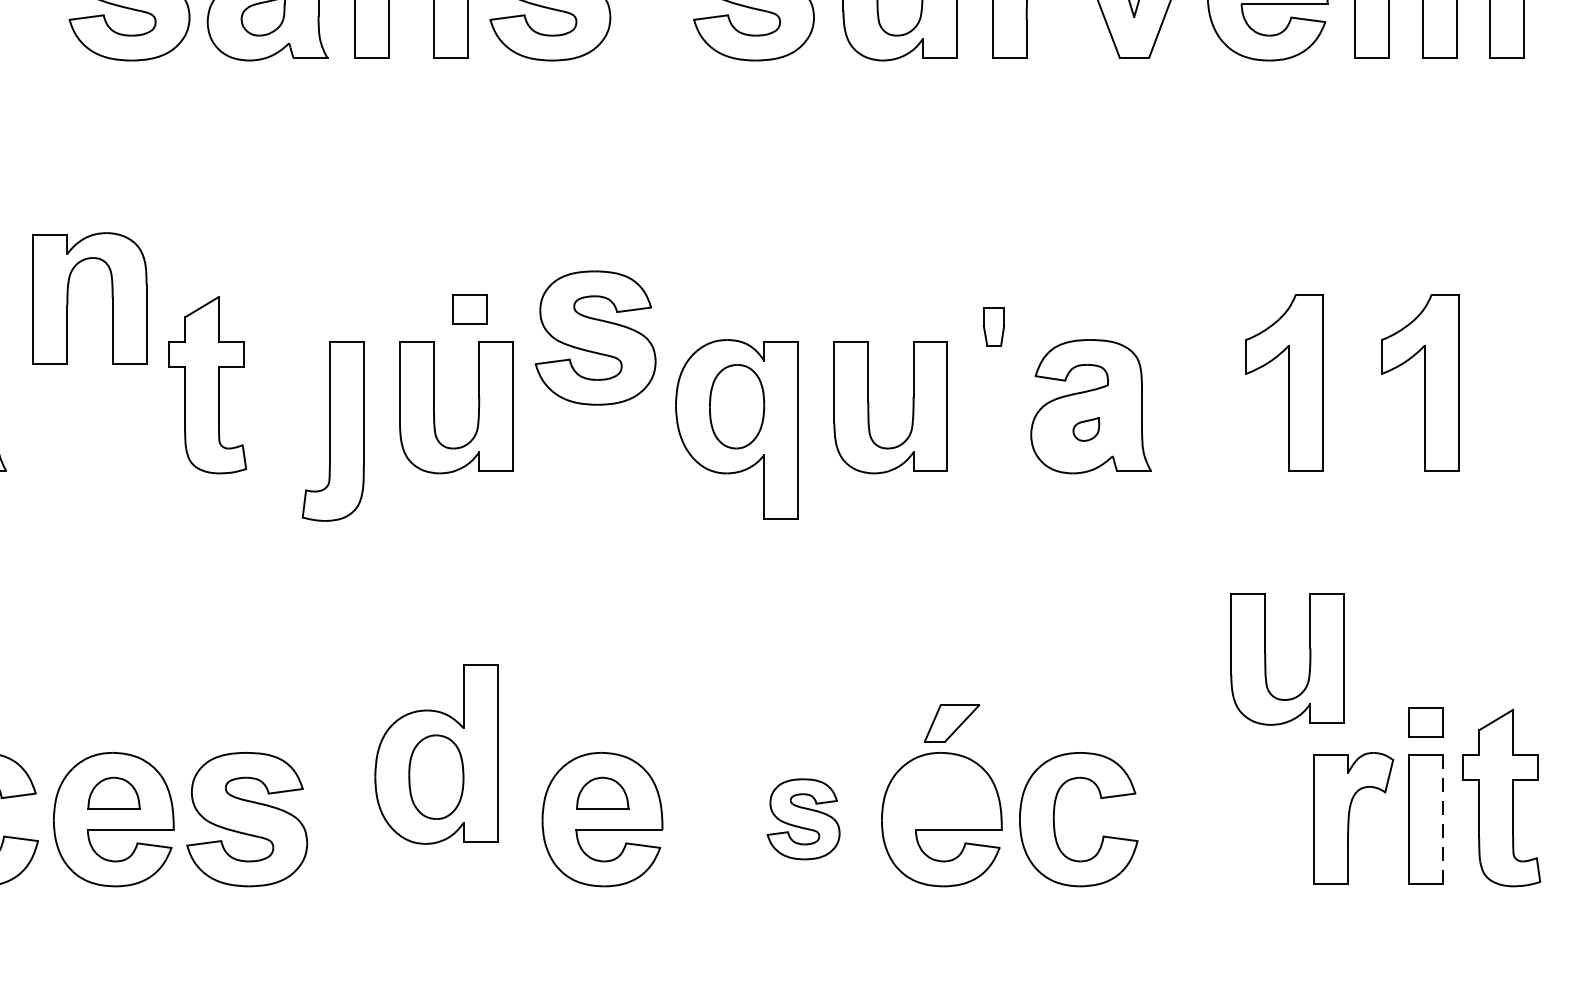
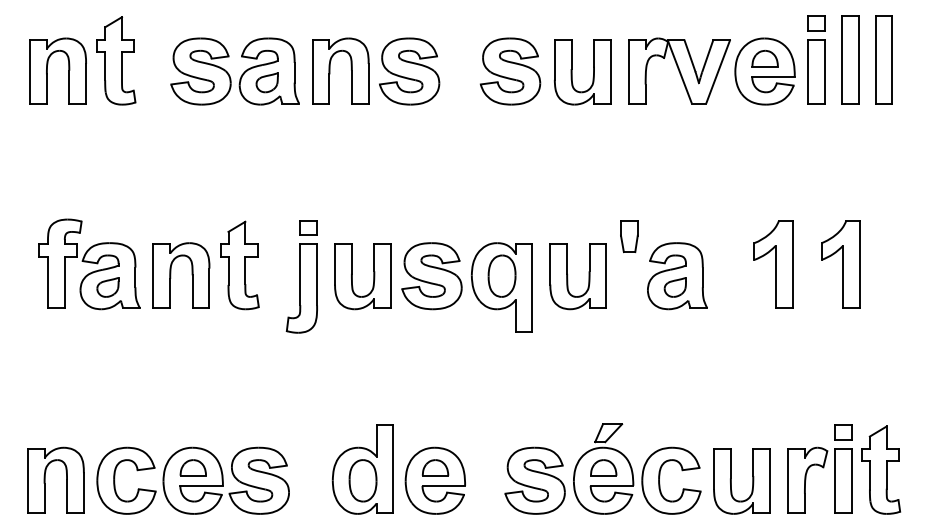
part: (70, 298) -> (171, 275), moved
part: (469, 308) -> (308, 227), moved
part: (994, 326) -> (629, 236), size x1.67
part: (594, 338) -> (431, 276), moved
part: (1084, 429) -> (674, 287), size x1.67
part: (1266, 659) -> (731, 481), moved
part: (435, 754) -> (362, 469), moved
part: (941, 792) -> (603, 467), added
part: (802, 818) -> (534, 480), size x1.67
line: (1442, 818) -> (851, 480), dashed -> solid

